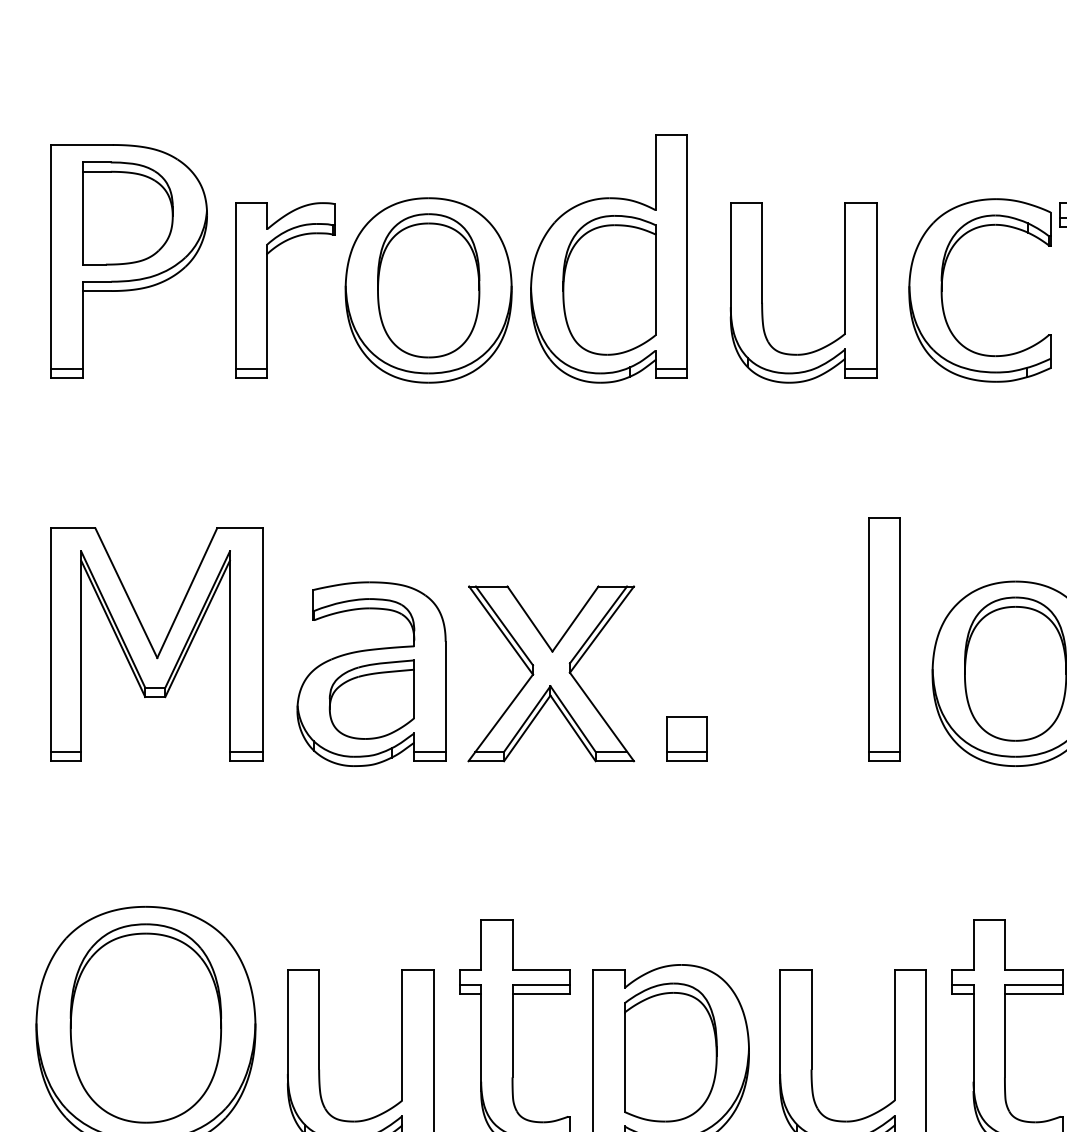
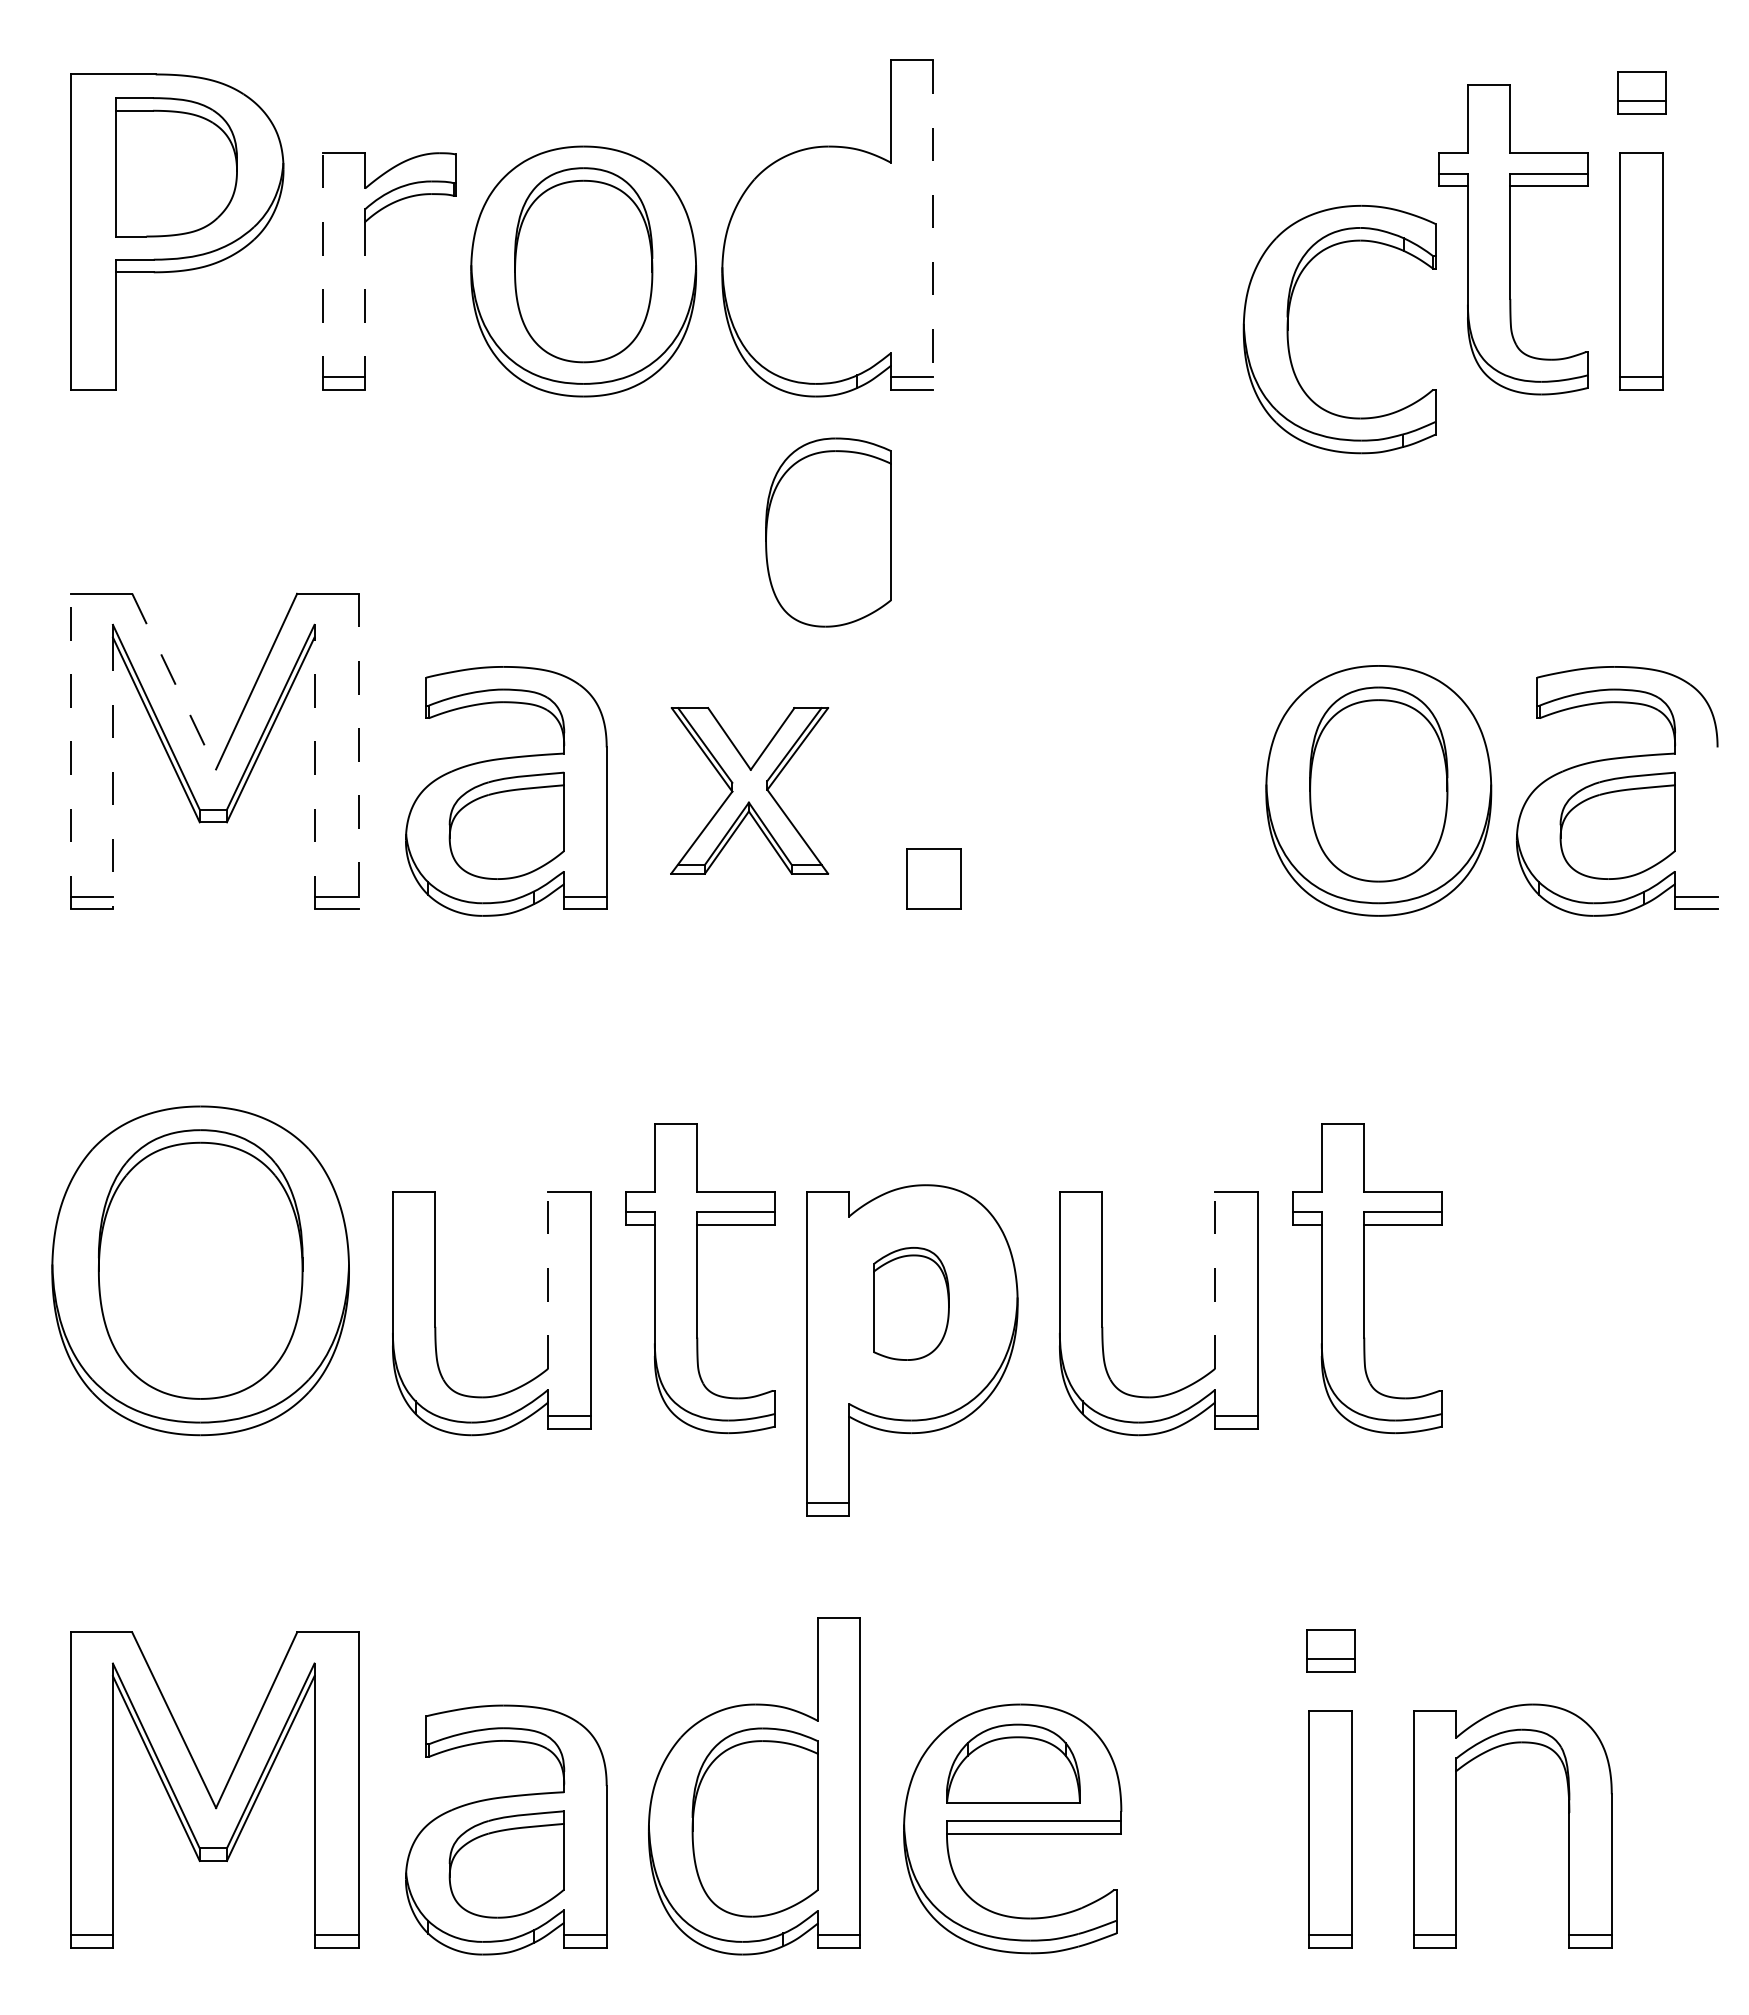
line: (686, 256) -> (933, 225), solid -> dashed
part: (609, 285) -> (828, 532), moved
line: (235, 290) -> (322, 271), solid -> dashed
part: (942, 290) -> (1288, 329), moved
part: (762, 292) -> (1035, 274), removed
line: (267, 315) -> (365, 305), solid -> dashed
line: (66, 368) -> (93, 377), removed
line: (126, 593) -> (174, 682), solid -> dashed
part: (884, 639) -> (1200, 744), removed
line: (50, 644) -> (71, 751), solid -> dashed
line: (263, 644) -> (359, 751), solid -> dashed
line: (80, 661) -> (112, 773), solid -> dashed
line: (229, 661) -> (314, 773), solid -> dashed
part: (551, 673) -> (749, 790), size x0.7
line: (686, 751) -> (933, 896), removed
line: (402, 1034) -> (548, 1279), solid -> dashed
line: (895, 1034) -> (1215, 1279), solid -> dashed
part: (670, 1052) -> (911, 1303), size x0.6

